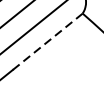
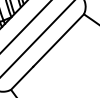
line: (47, 41) -> (58, 40), dashed -> solid

